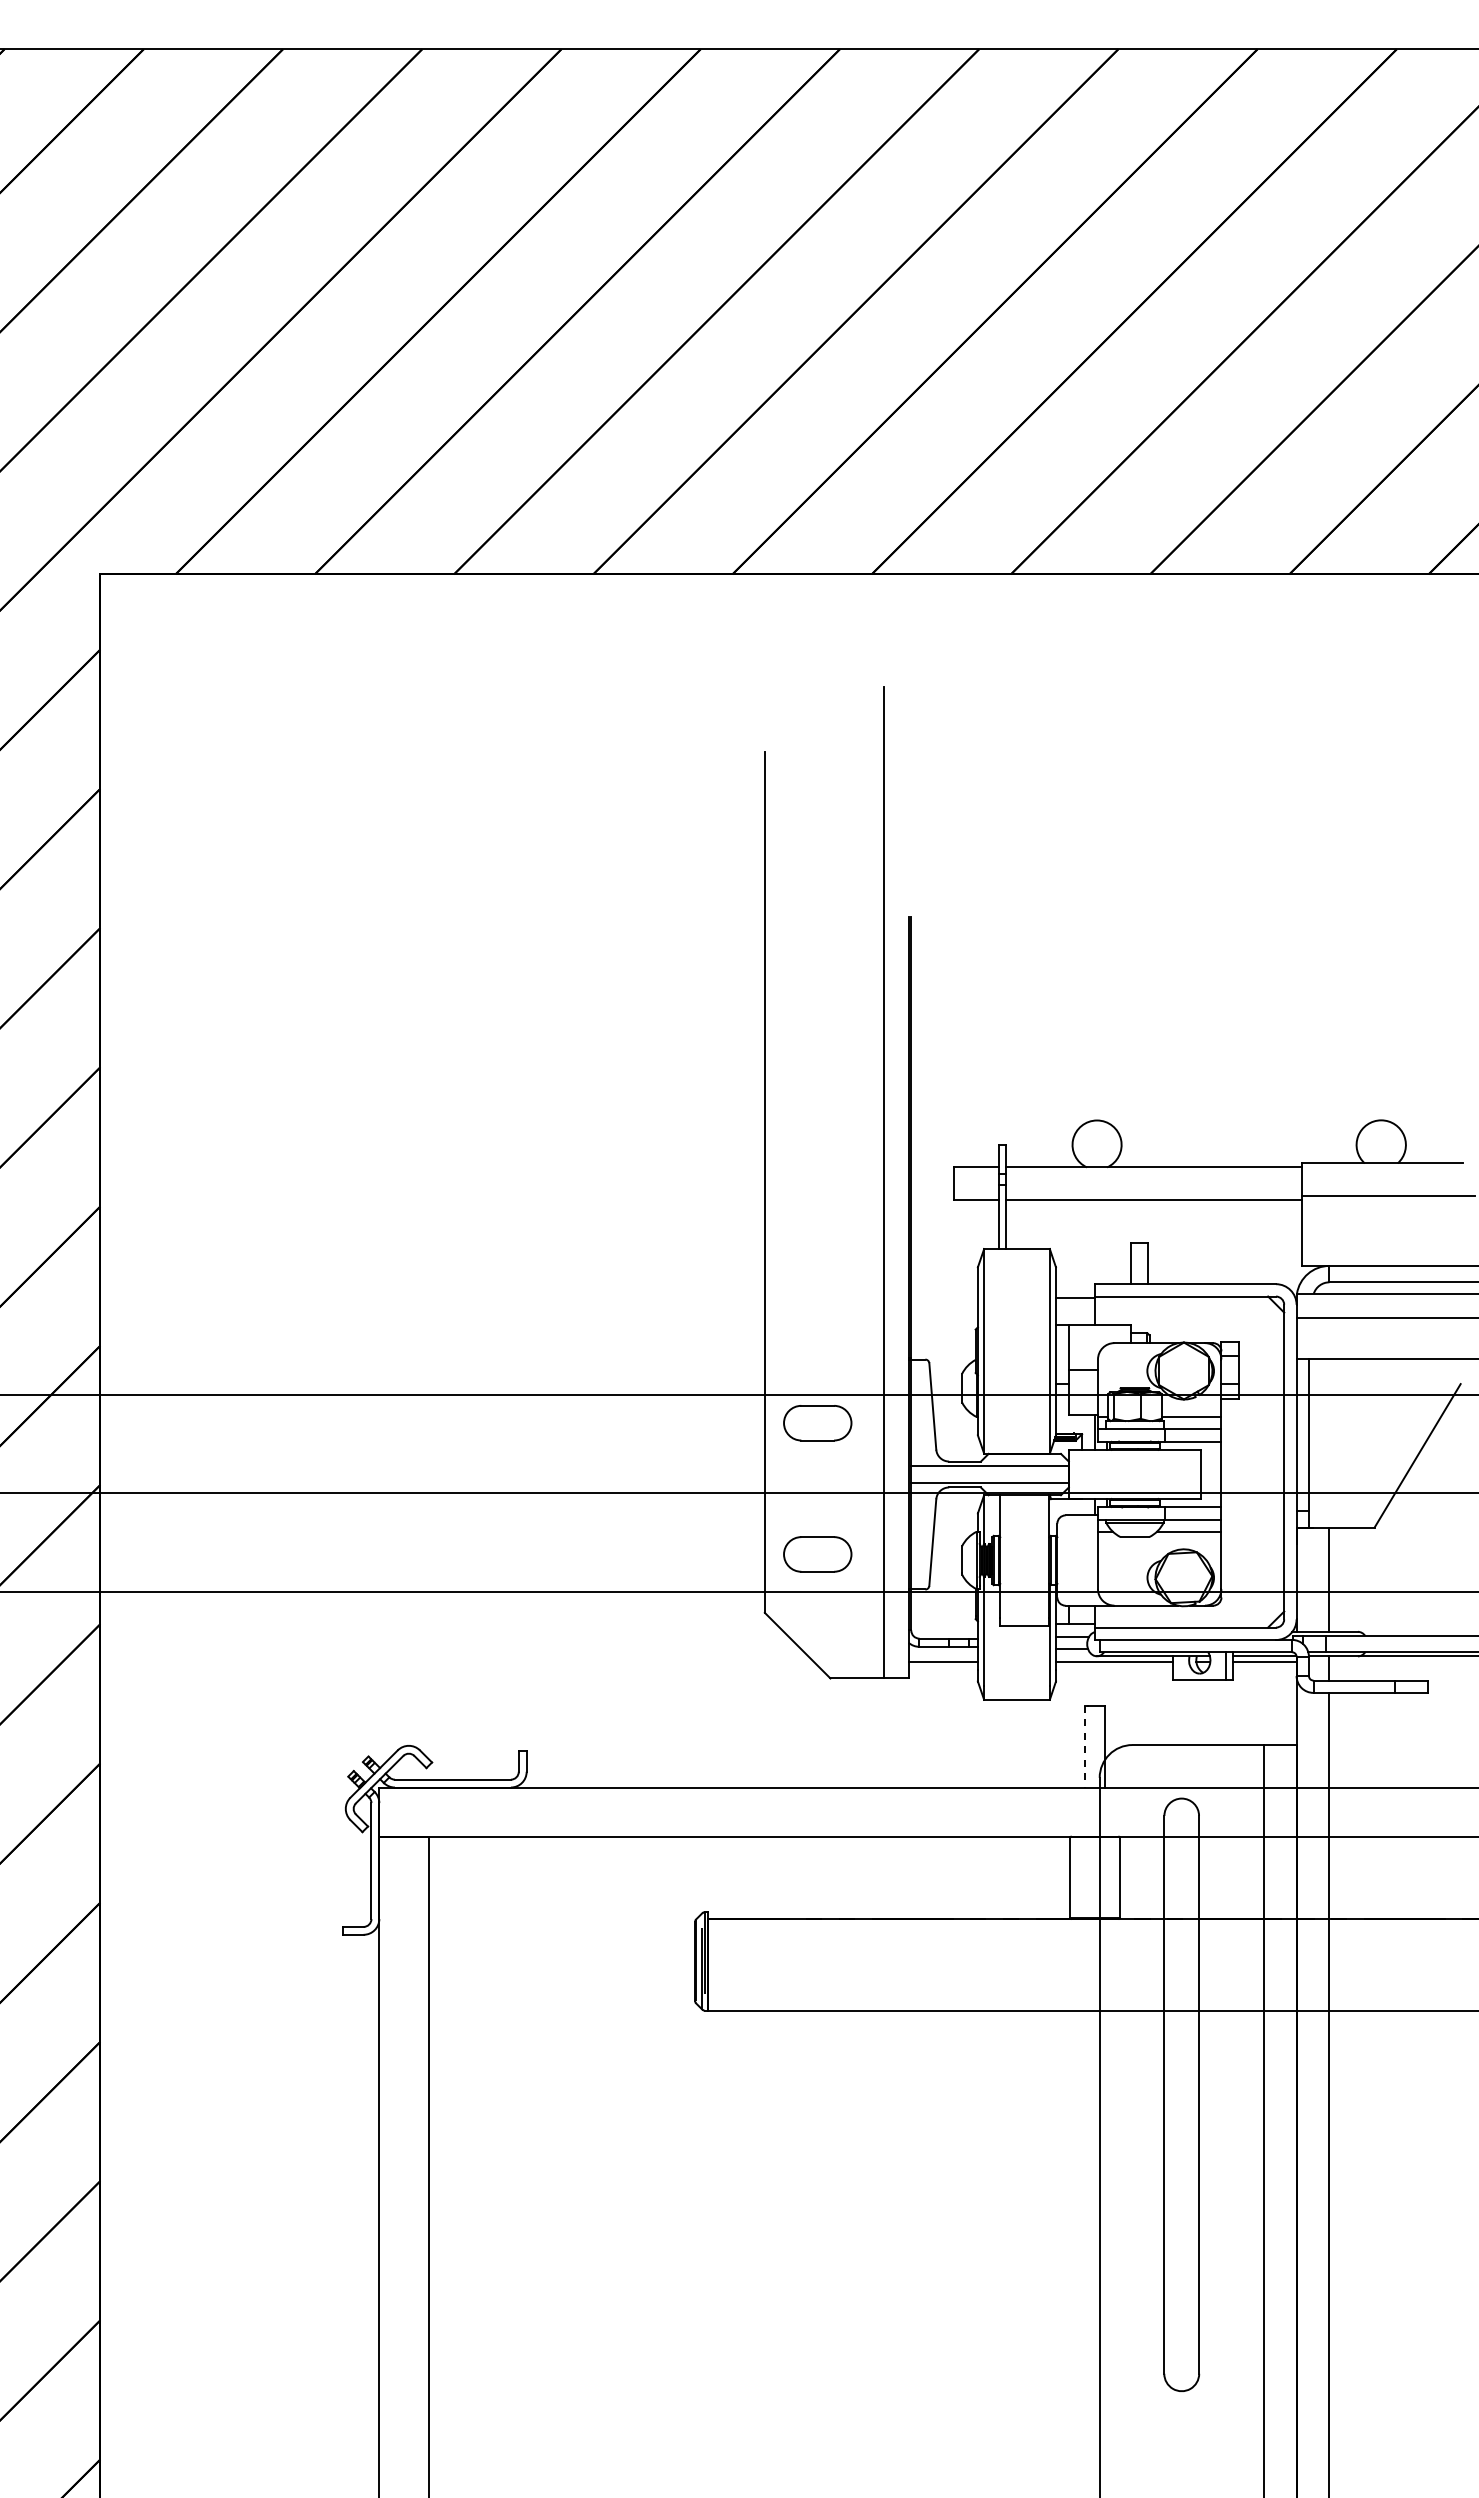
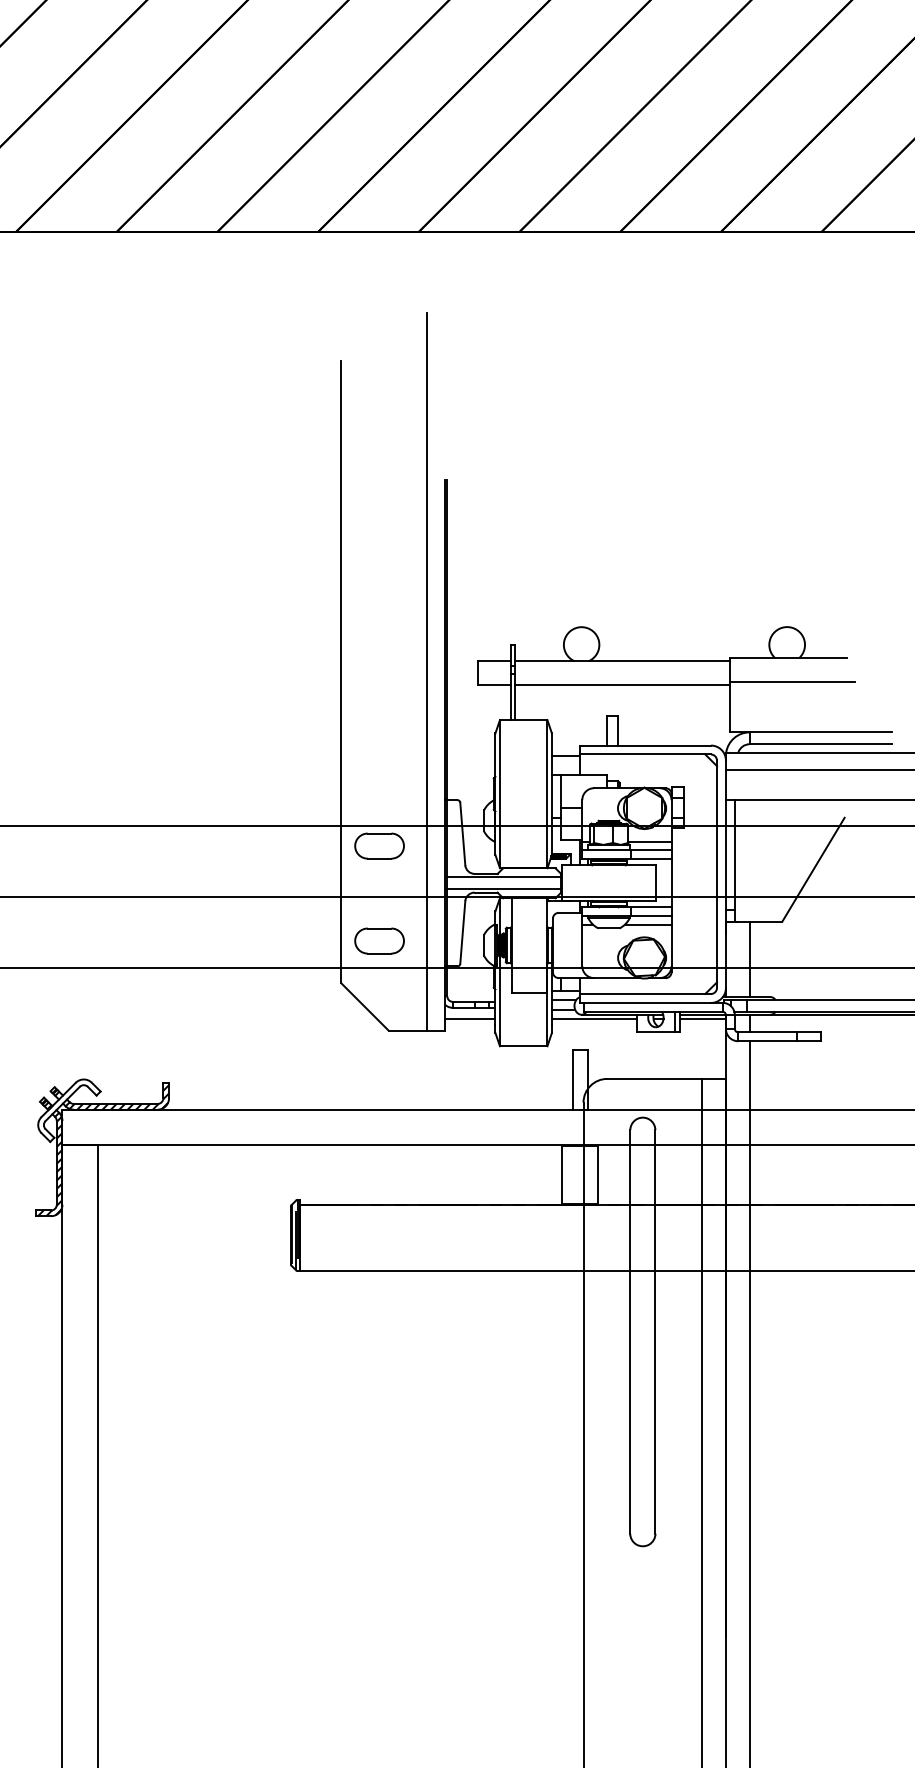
line: (1084, 1747) -> (572, 1080), dashed -> solid
hatch: (457, 1770) -> (119, 1097), added
hatch: (362, 1865) -> (50, 1166), added

